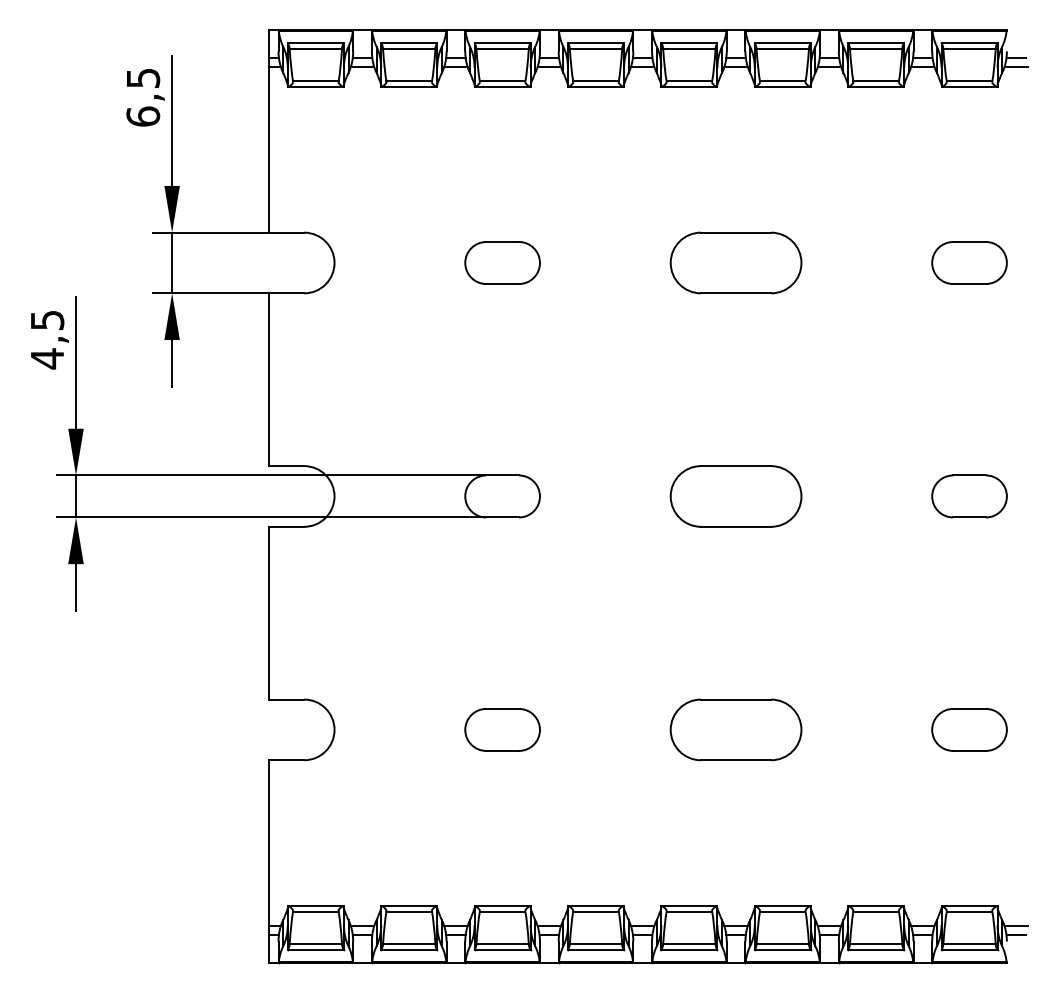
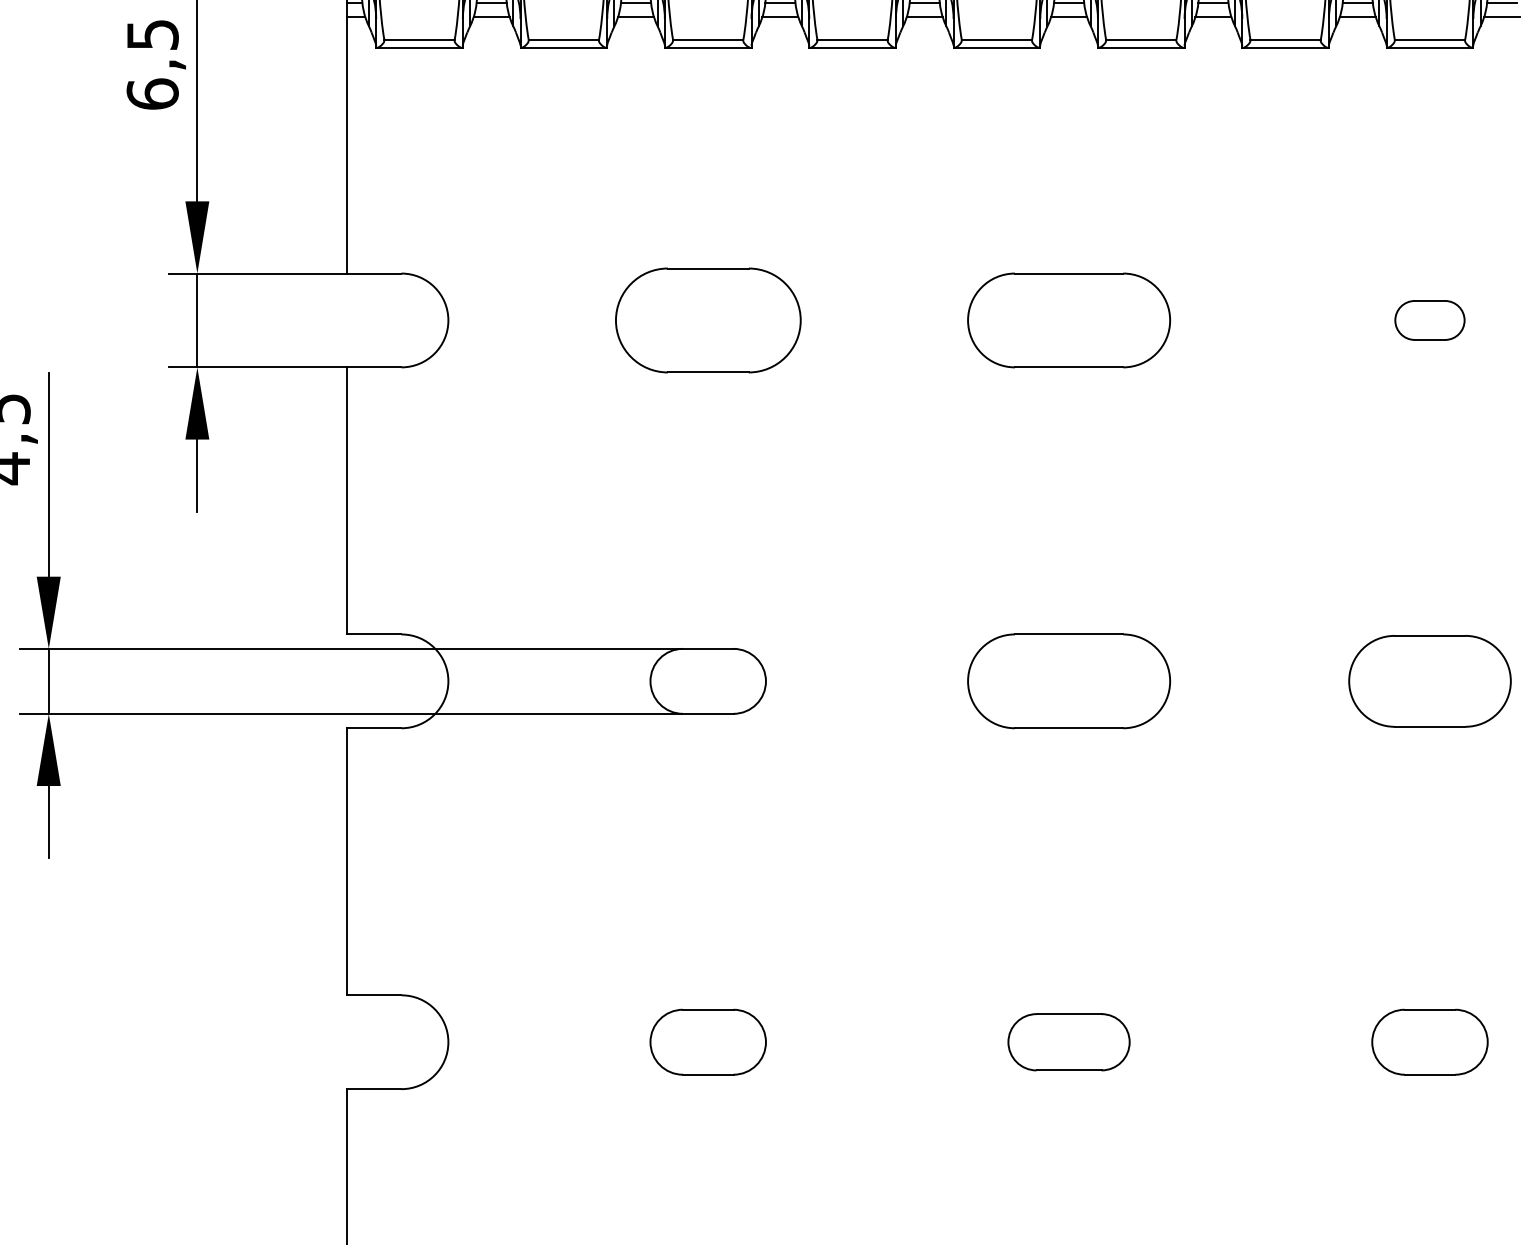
part: (502, 262) -> (708, 319), size x1.6
part: (969, 262) -> (1429, 319), size x0.6
part: (969, 496) -> (1429, 681), size x1.4
part: (735, 729) -> (1068, 1041), size x0.6

